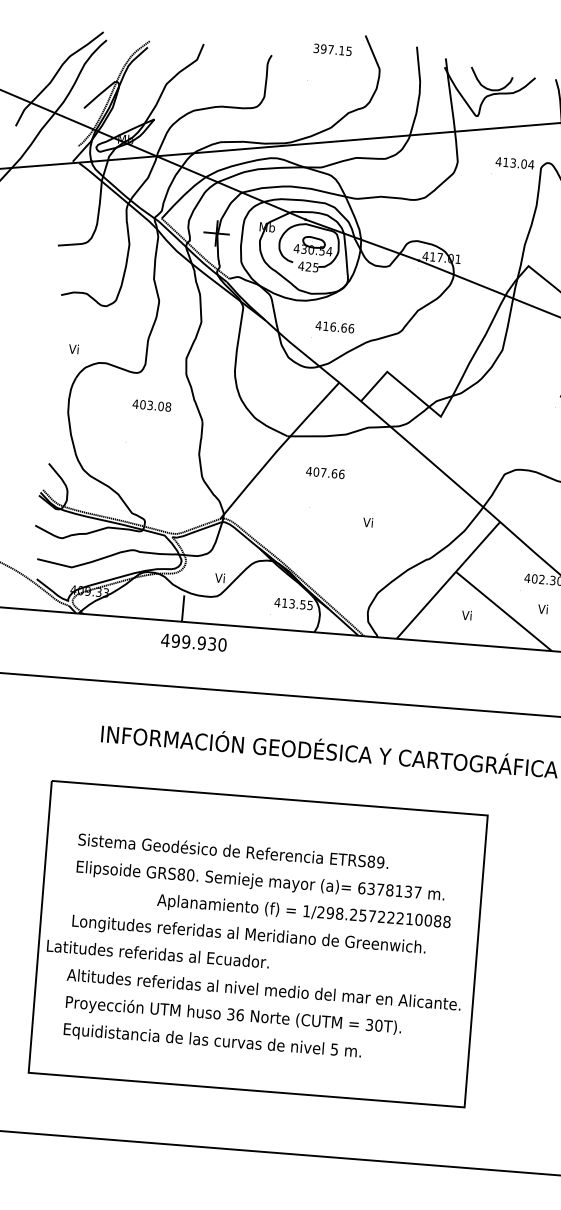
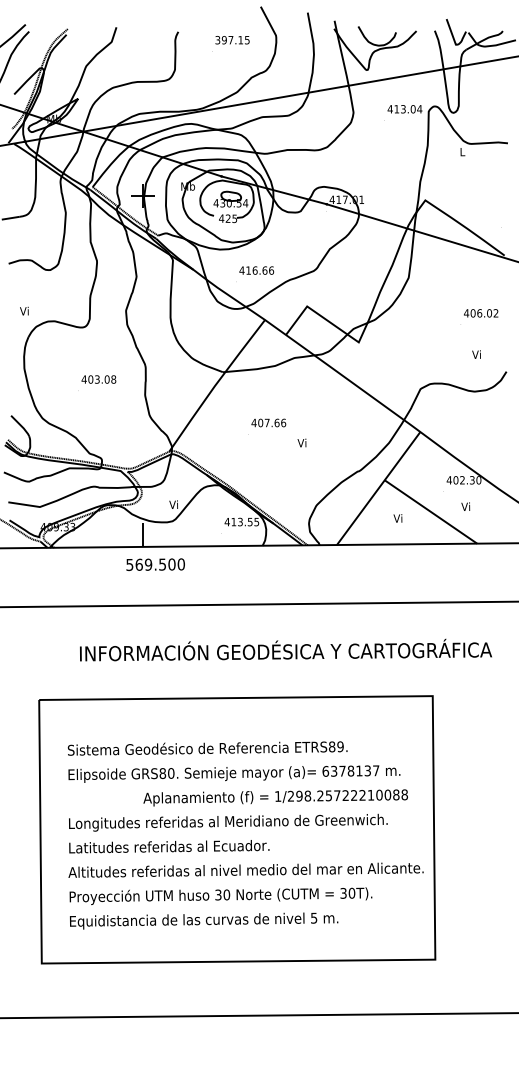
text: (332, 50) -> (232, 40), moved
text: (151, 405) -> (98, 379), moved
text: (325, 472) -> (268, 422), moved
text: (188, 641) -> (150, 564), 499.930 -> 569.500
text: (158, 953) -> (169, 846), moved
text: (239, 1014) -> (226, 894), 36 -> 30

